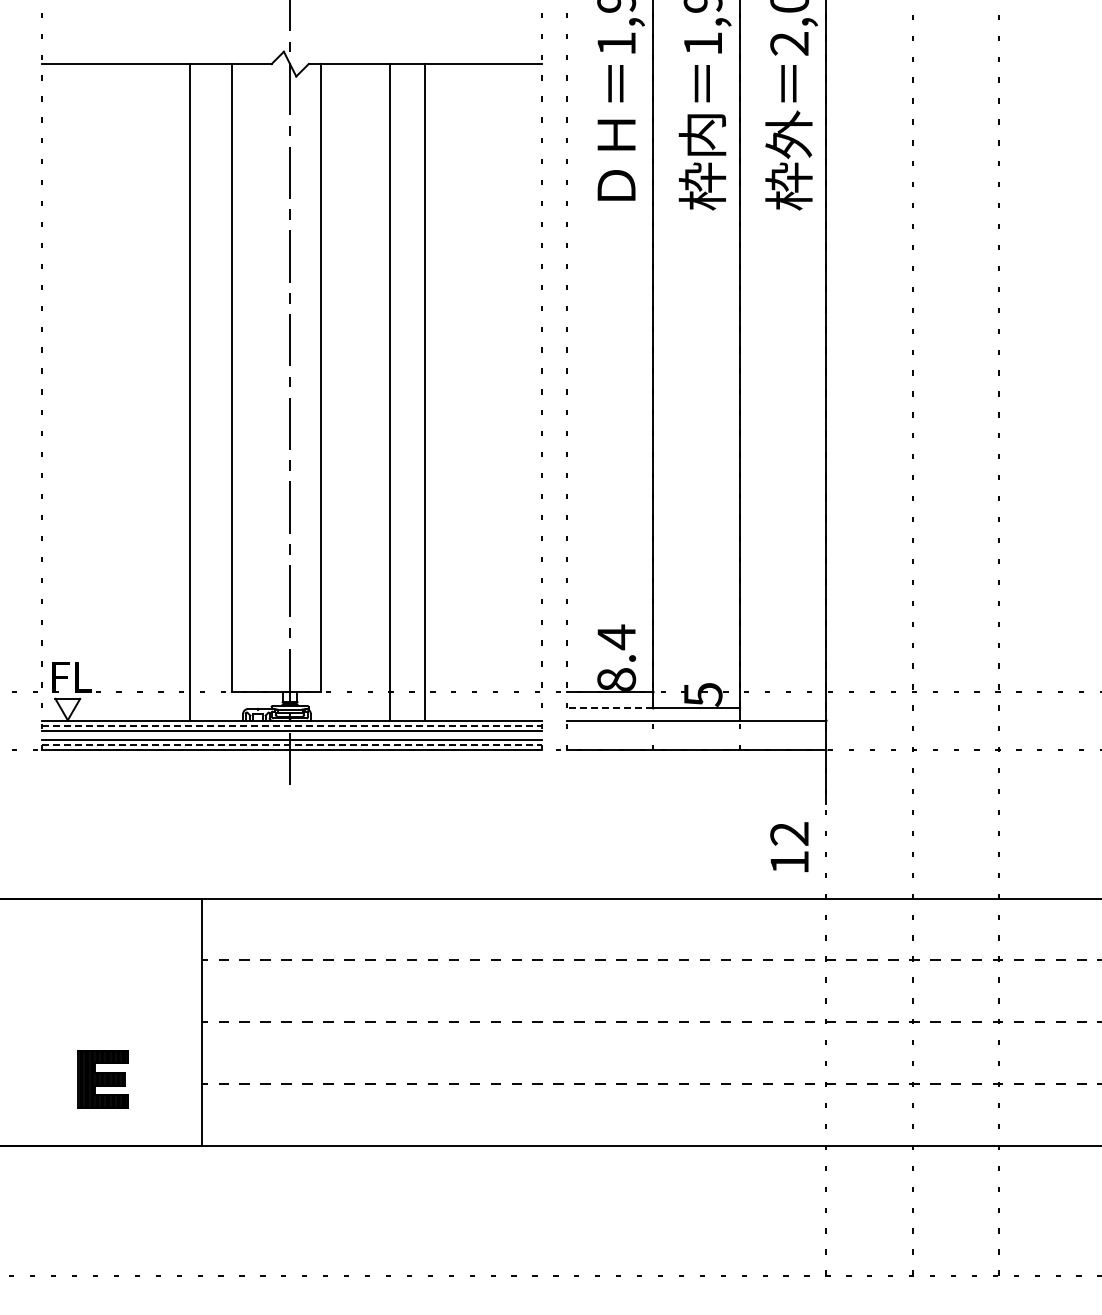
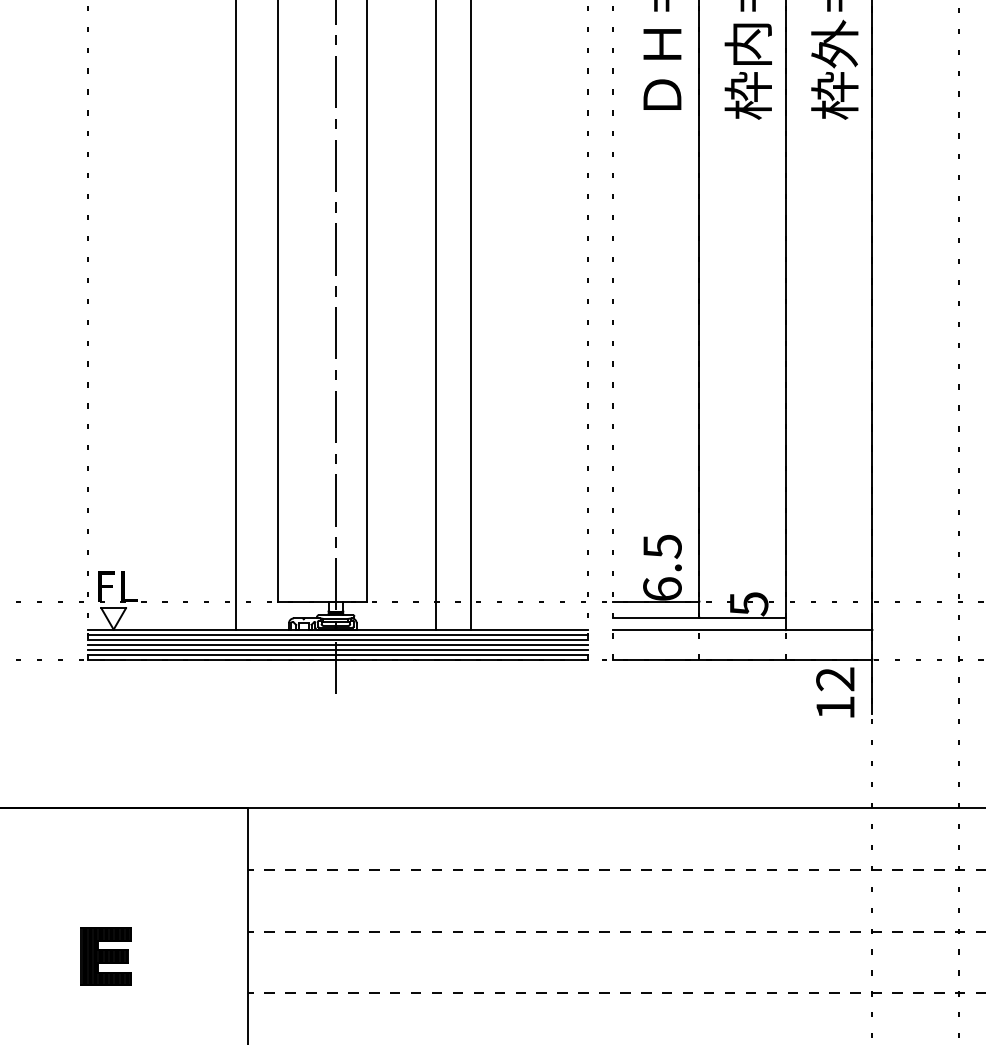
text: (616, 657) -> (662, 566), 8.4 -> 6.5
line: (609, 708) -> (655, 617), dashed -> solid
line: (292, 725) -> (338, 634), dashed -> solid
line: (291, 735) -> (337, 644), added
line: (292, 745) -> (338, 654), dashed -> solid
text: (789, 847) -> (835, 692), moved
part: (102, 1079) -> (105, 956), moved

